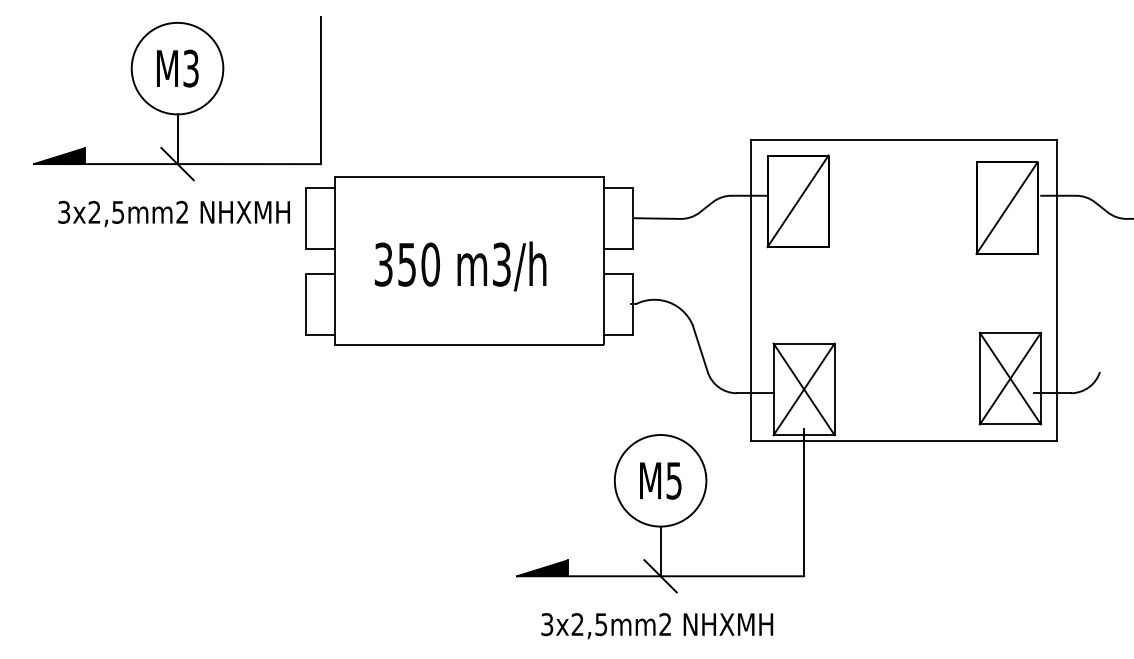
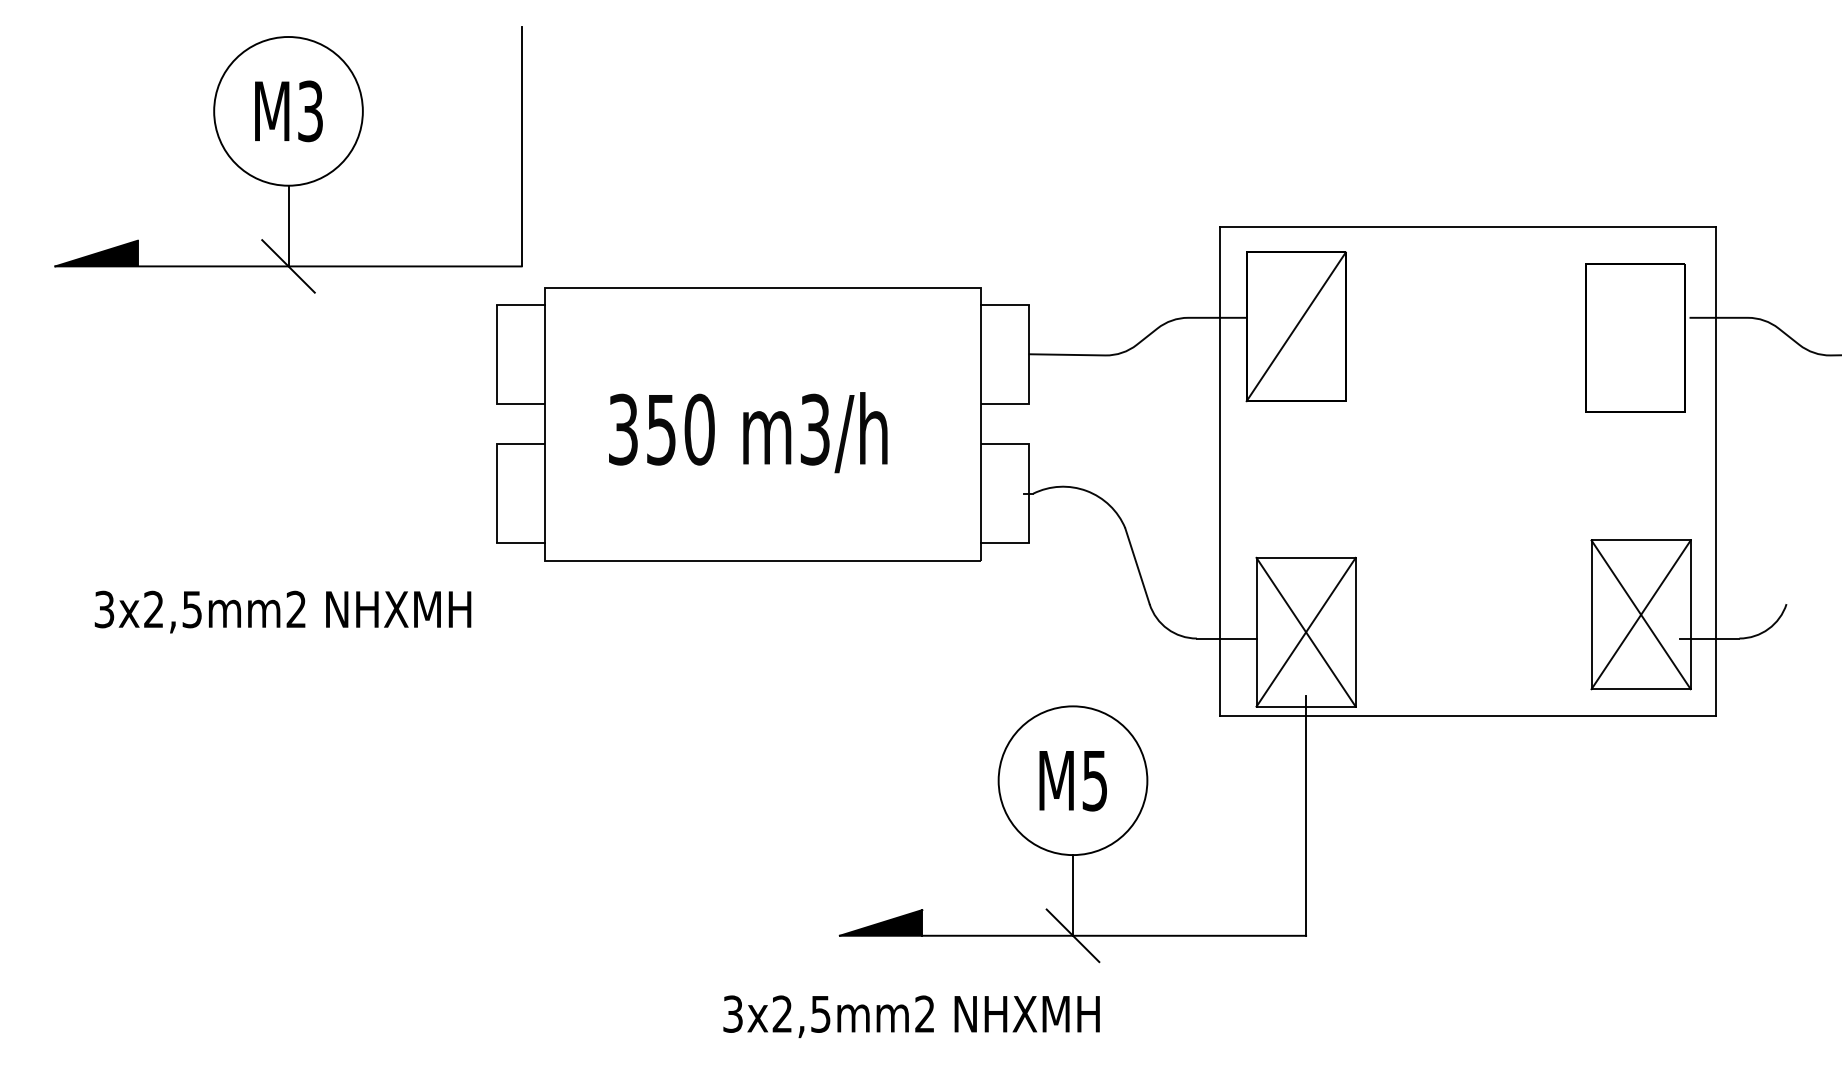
line: (1006, 207) -> (1634, 336), removed
text: (173, 213) -> (281, 611), moved
text: (657, 626) -> (912, 1017), moved

